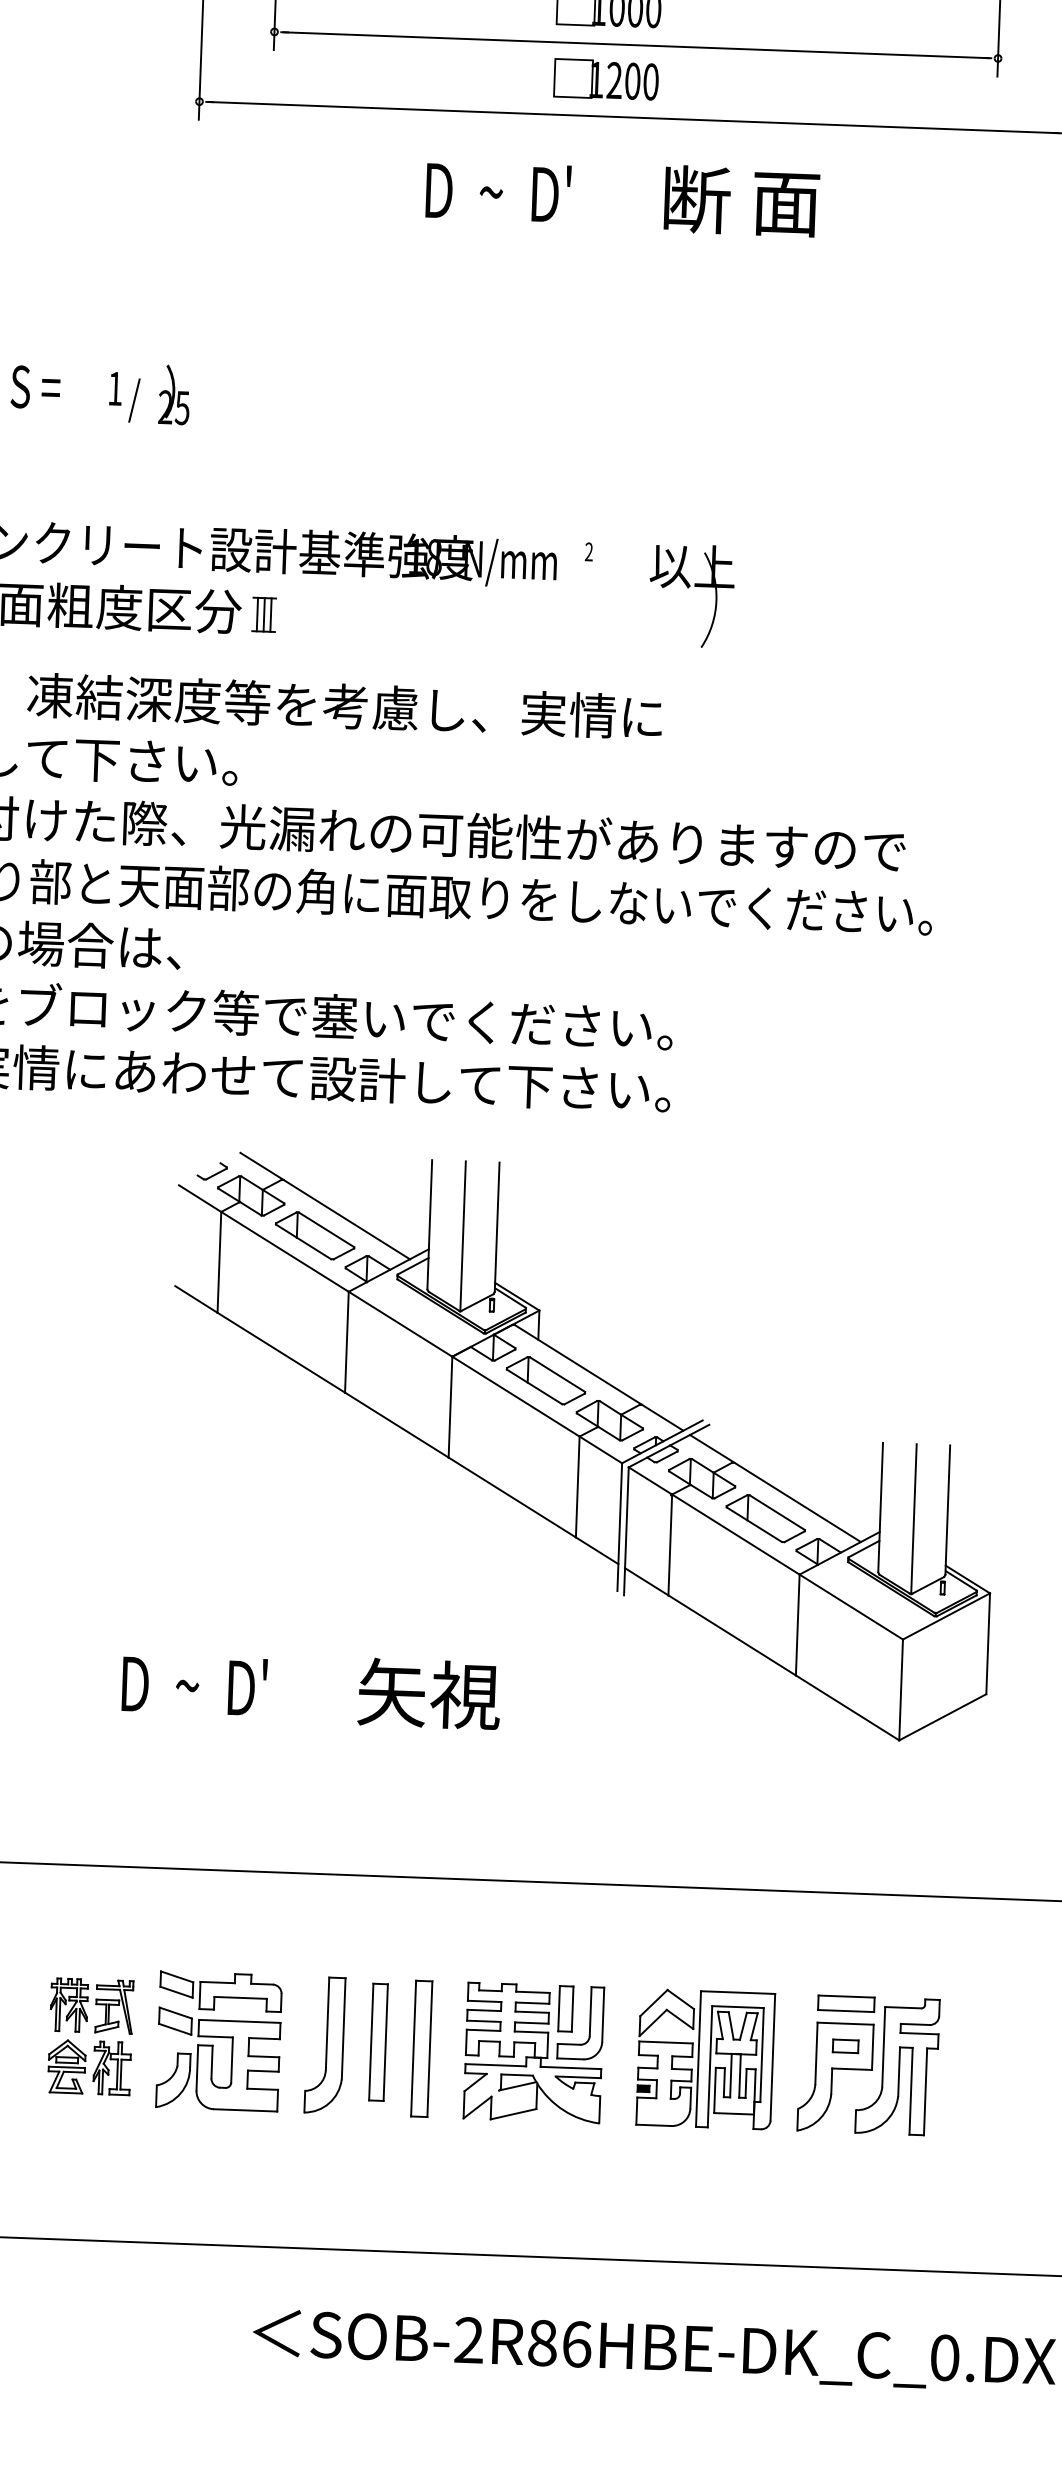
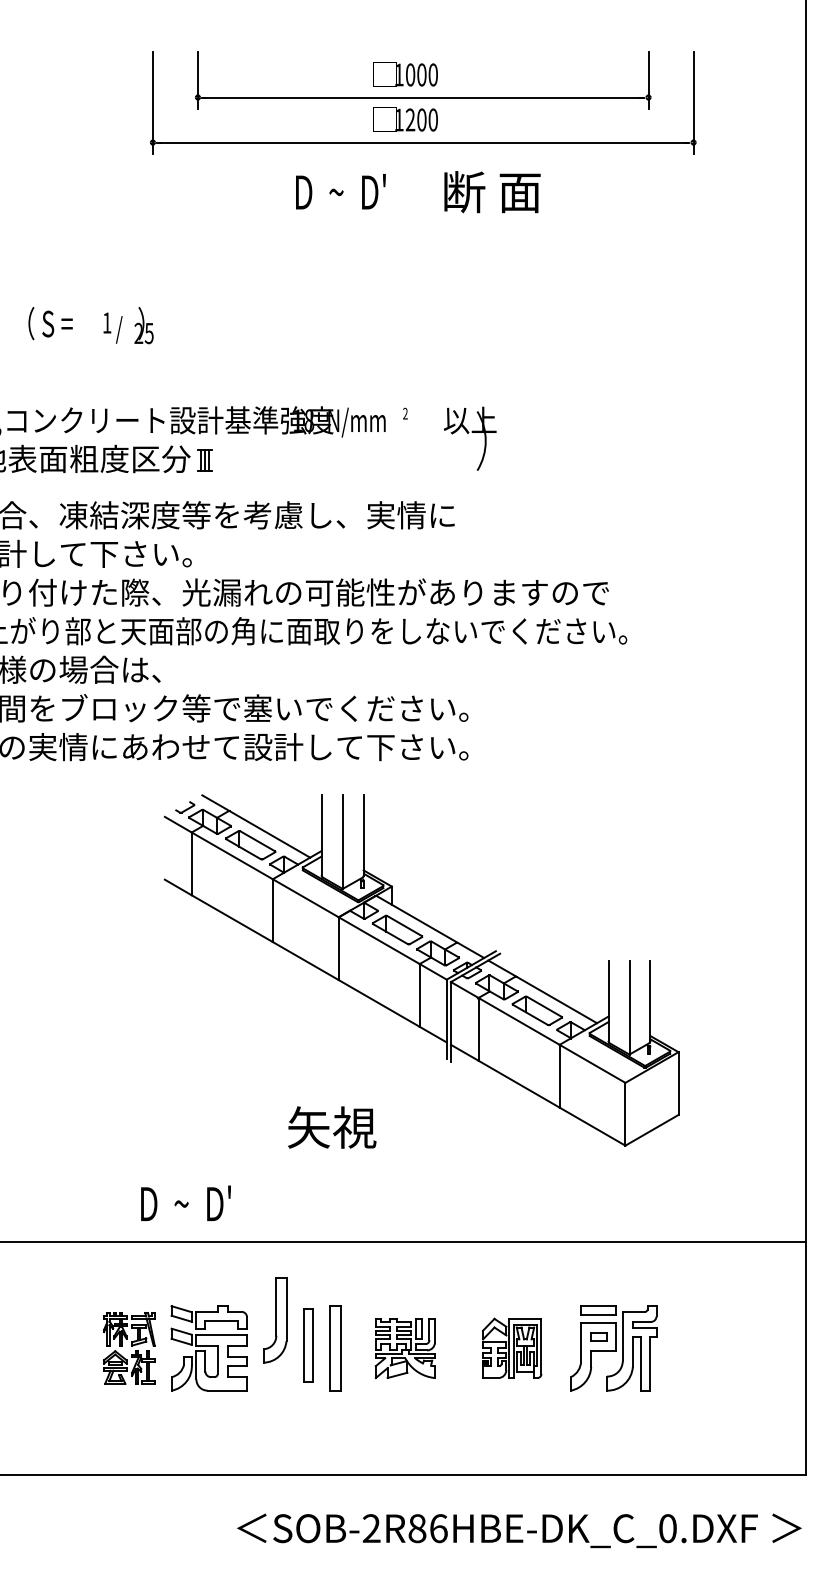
text: (193, 1683) -> (185, 1202), moved
part: (325, 2045) -> (275, 1320), moved
part: (534, 2053) -> (405, 1348), size x0.7
part: (704, 2059) -> (511, 1348), size x0.7

